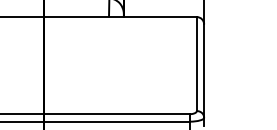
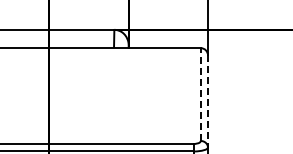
line: (196, 64) -> (200, 94), solid -> dashed
line: (203, 71) -> (207, 101), solid -> dashed

